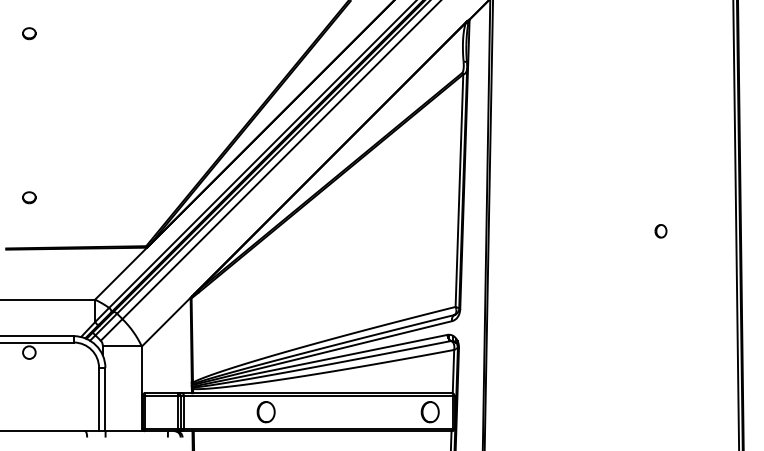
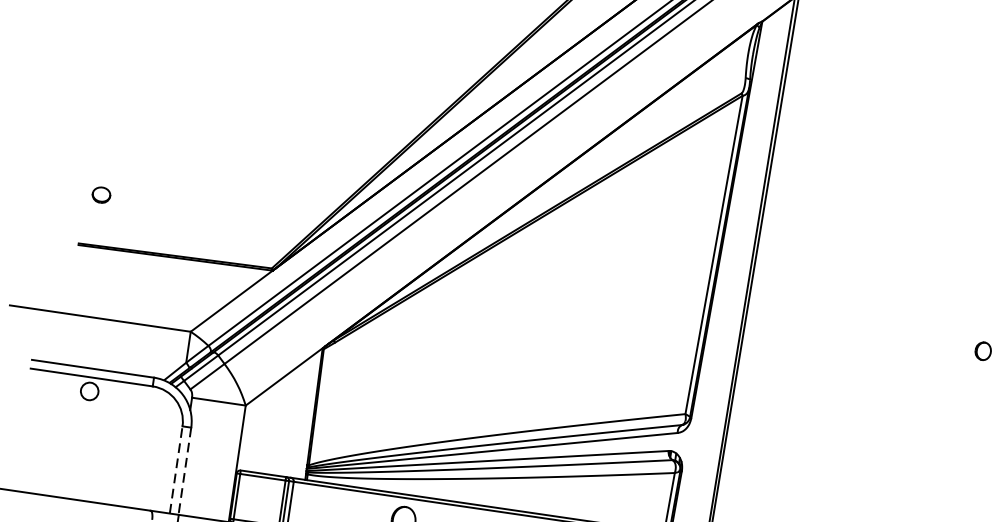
part: (29, 197) -> (101, 194), moved
line: (99, 399) -> (176, 470), solid -> dashed
line: (105, 399) -> (185, 471), solid -> dashed

